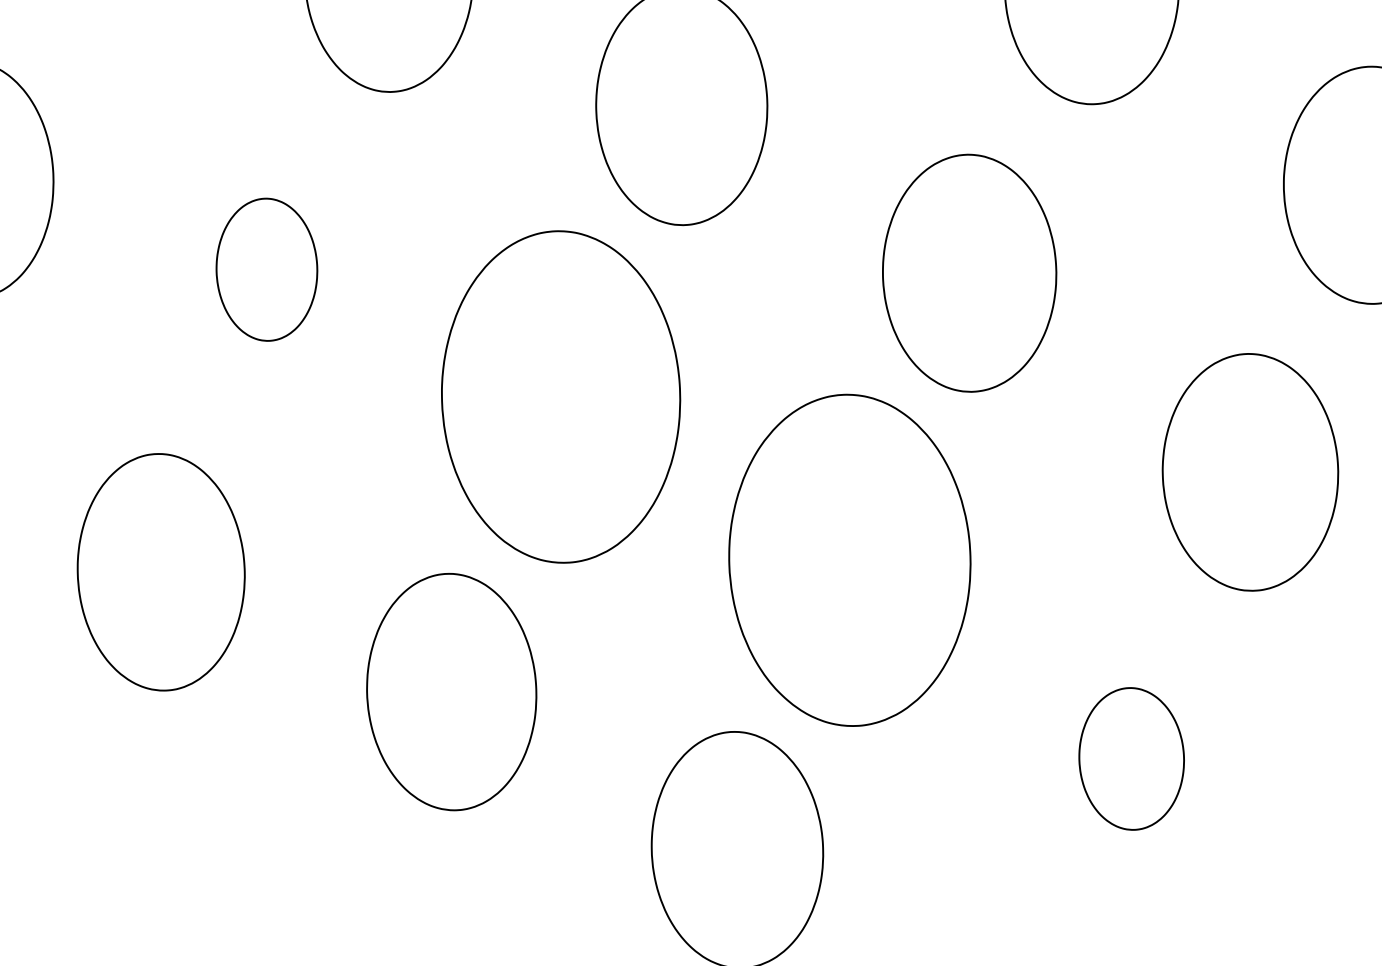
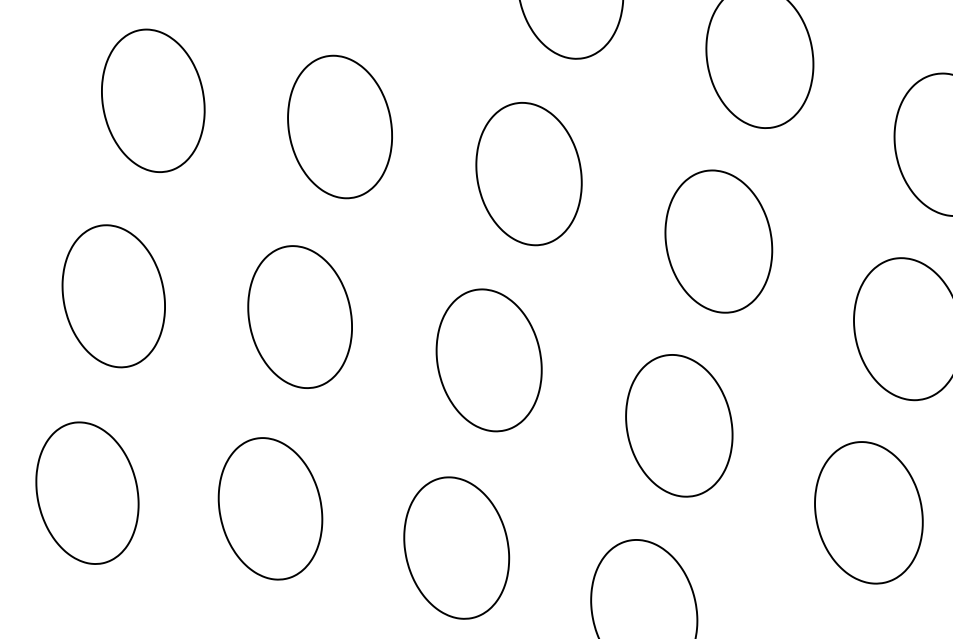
part: (266, 268) -> (299, 316), size x1.67
part: (559, 397) -> (488, 360), size x0.71
part: (850, 560) -> (679, 425), size x0.71
part: (1131, 758) -> (868, 512), size x1.67

